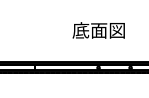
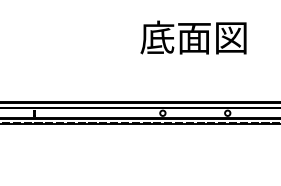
text: (98, 30) -> (193, 37), moved

